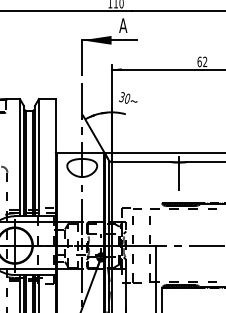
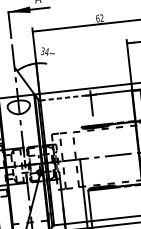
text: (127, 98) -> (47, 51), 30 -> 34
line: (141, 162) -> (62, 98), solid -> dashed

